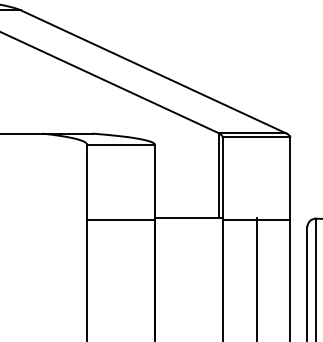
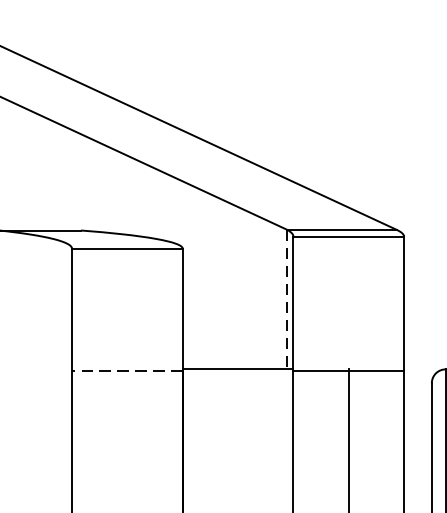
line: (218, 175) -> (286, 298), solid -> dashed
line: (121, 219) -> (128, 370), solid -> dashed

